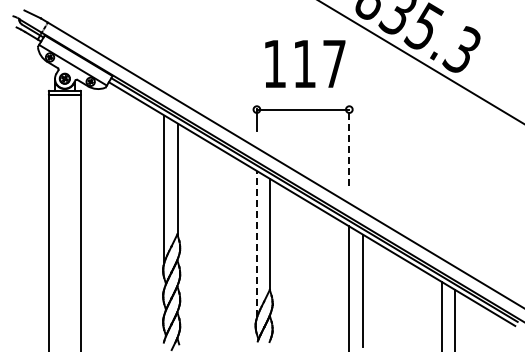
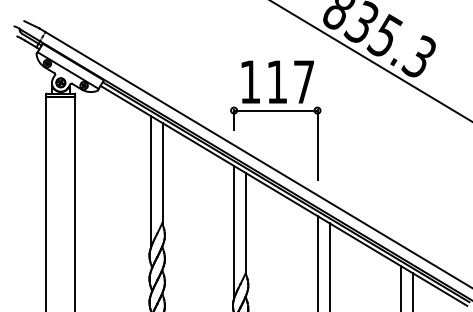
text: (305, 63) -> (277, 81), moved
line: (349, 147) -> (317, 144), dashed -> solid
line: (256, 243) -> (233, 231), dashed -> solid

